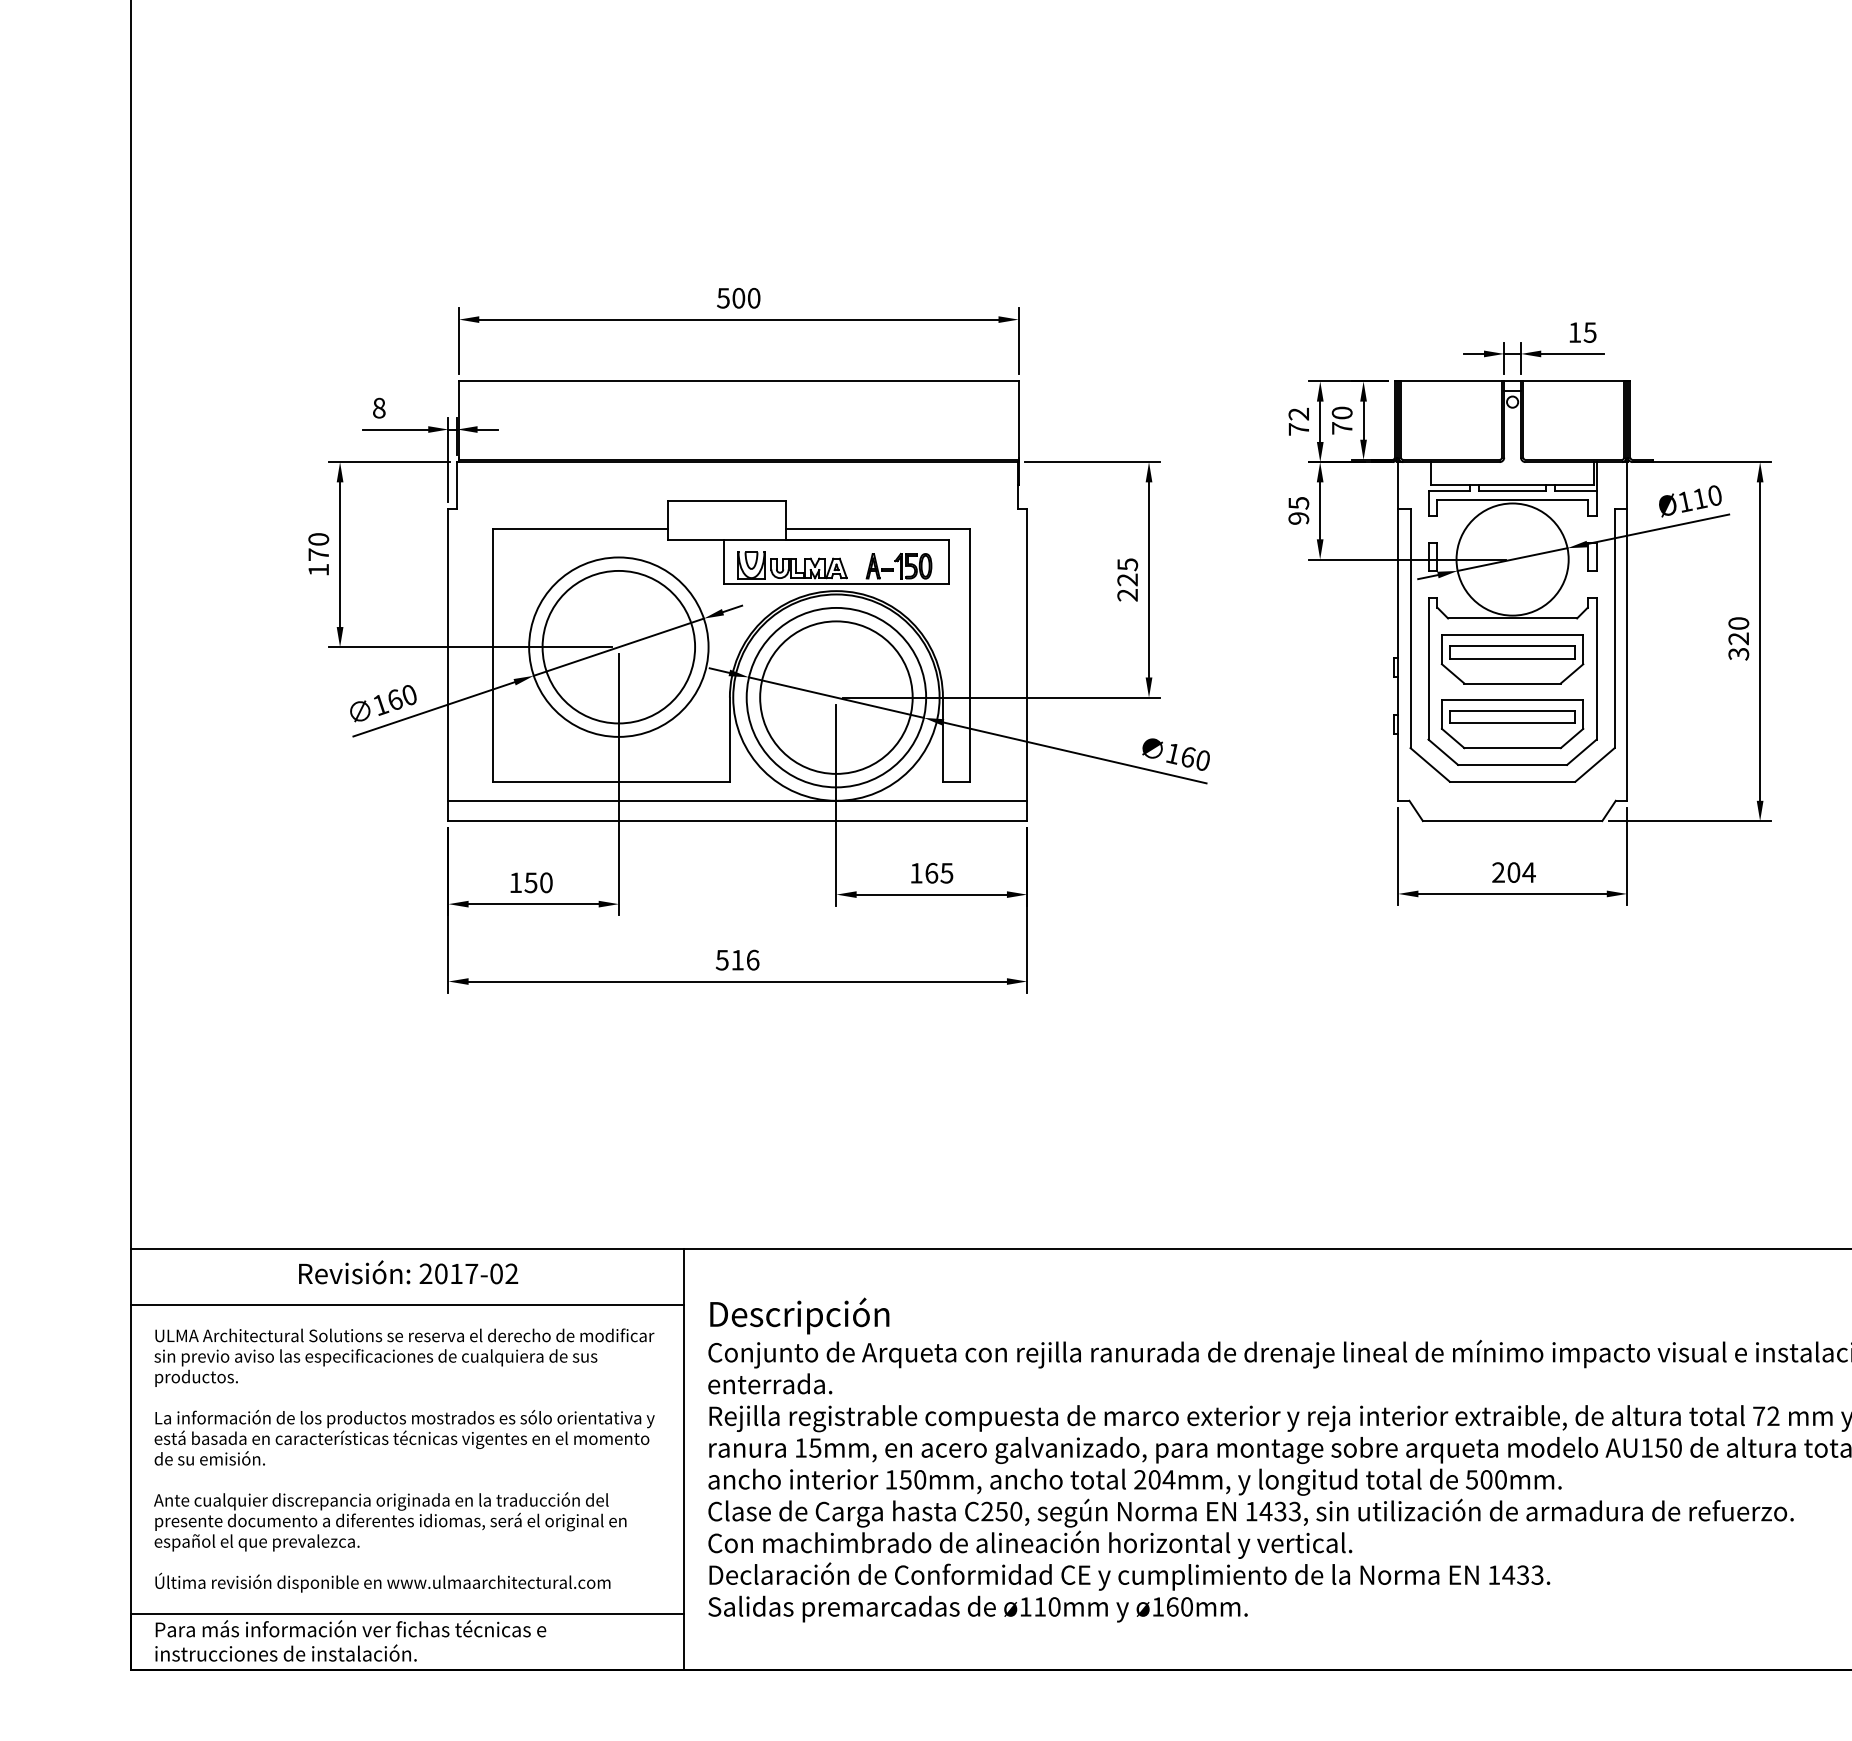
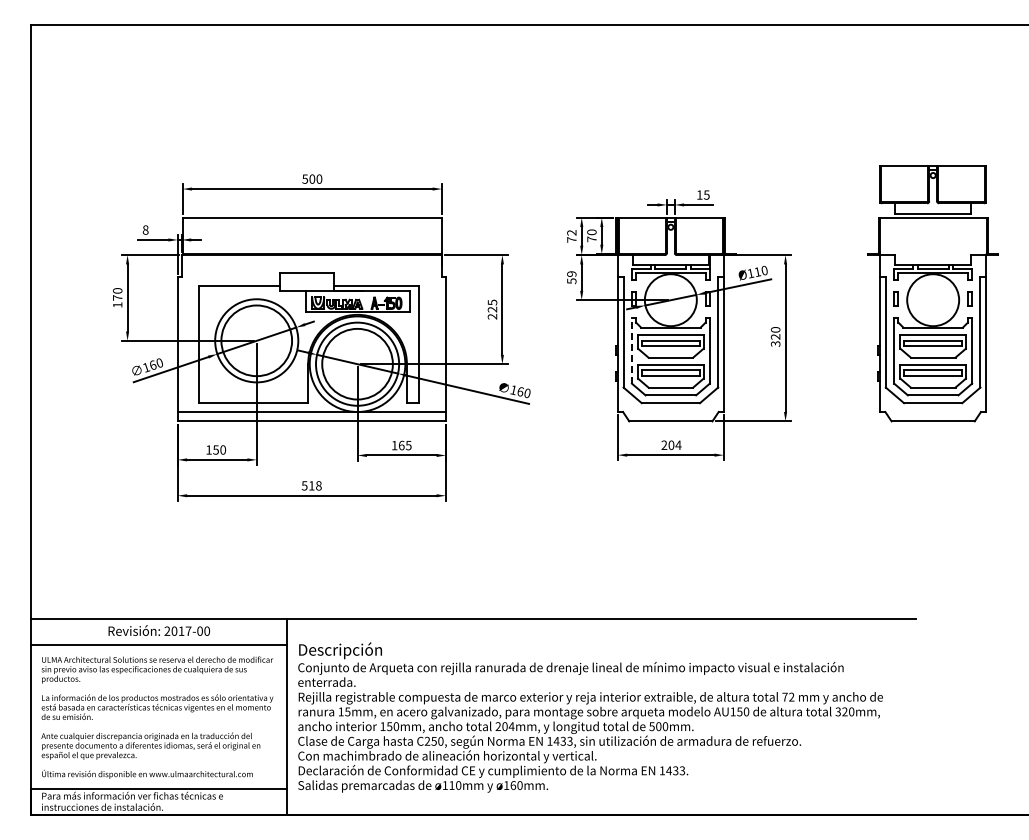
text: (1298, 510) -> (571, 277), 95 -> 59
line: (1427, 668) -> (631, 350), solid -> dashed
text: (752, 959) -> (318, 485), 516 -> 518
text: (512, 1272) -> (207, 630), 2017-02 -> 2017-00

